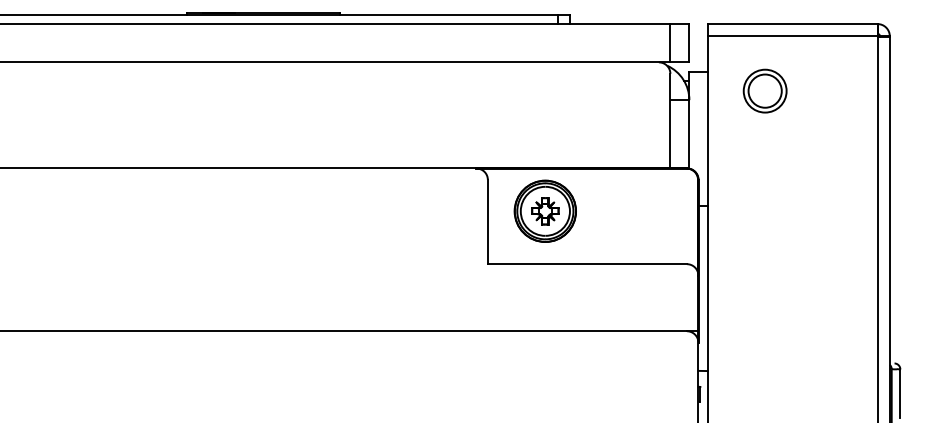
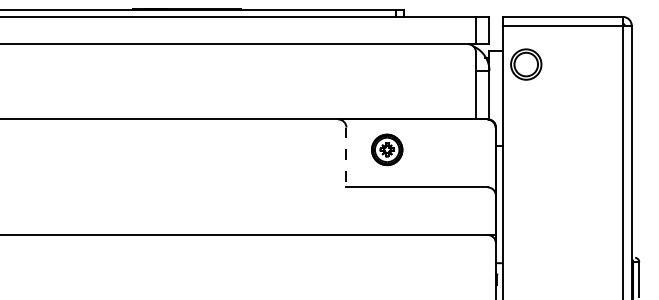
part: (765, 91) -> (526, 64), moved
part: (544, 210) -> (386, 149), size x0.7
line: (487, 222) -> (346, 157), solid -> dashed

